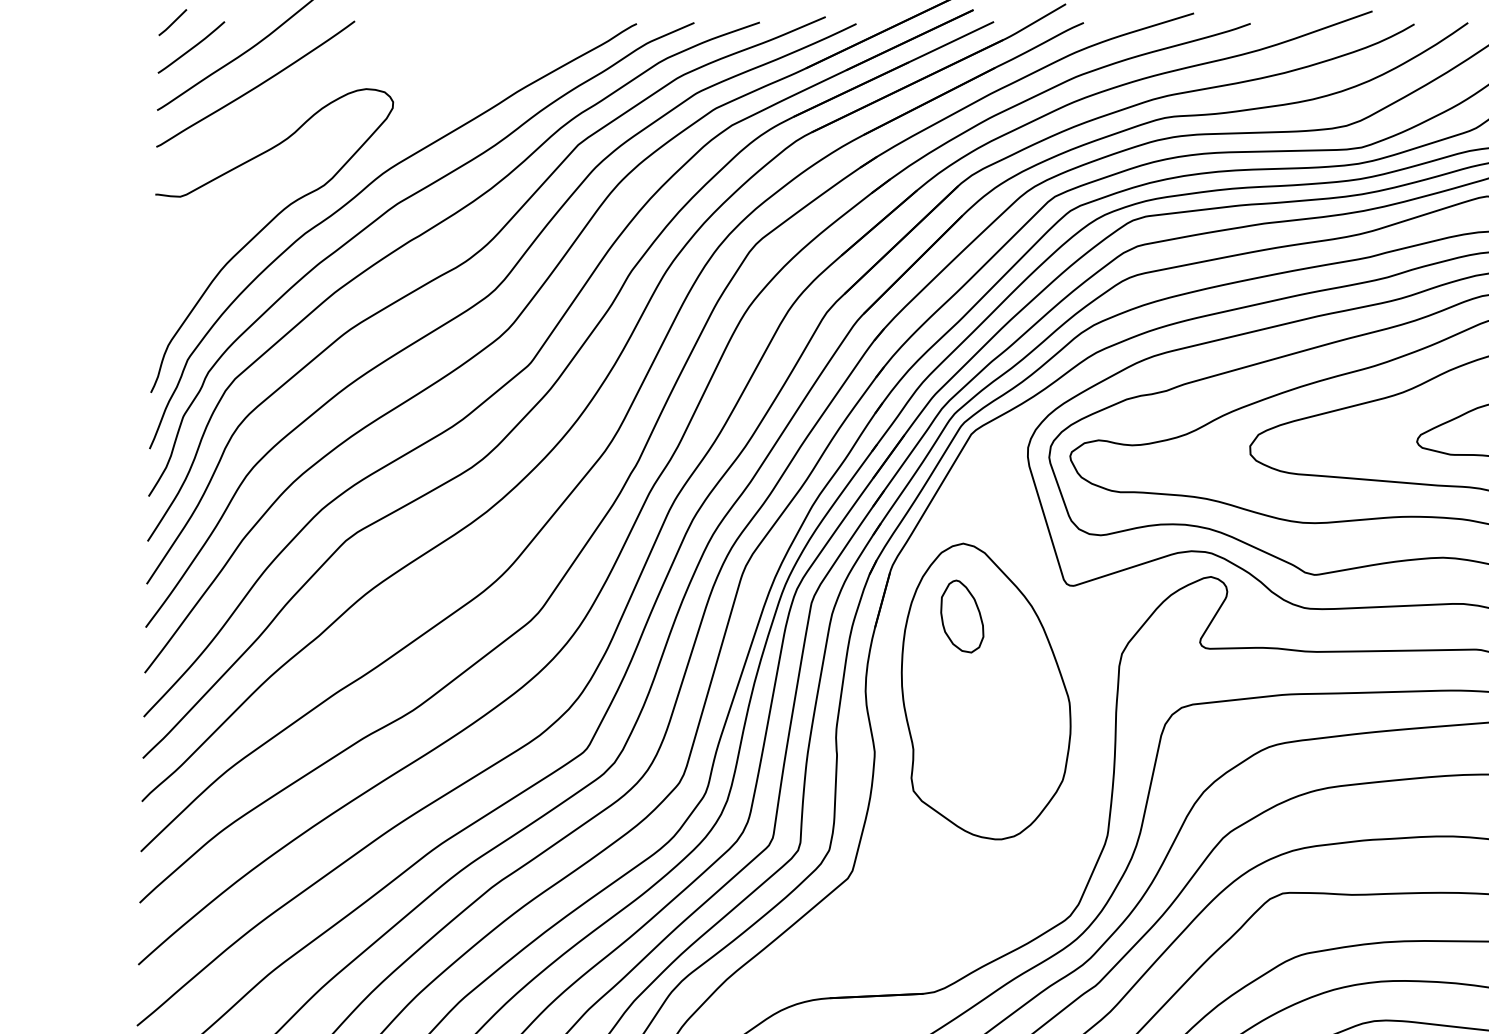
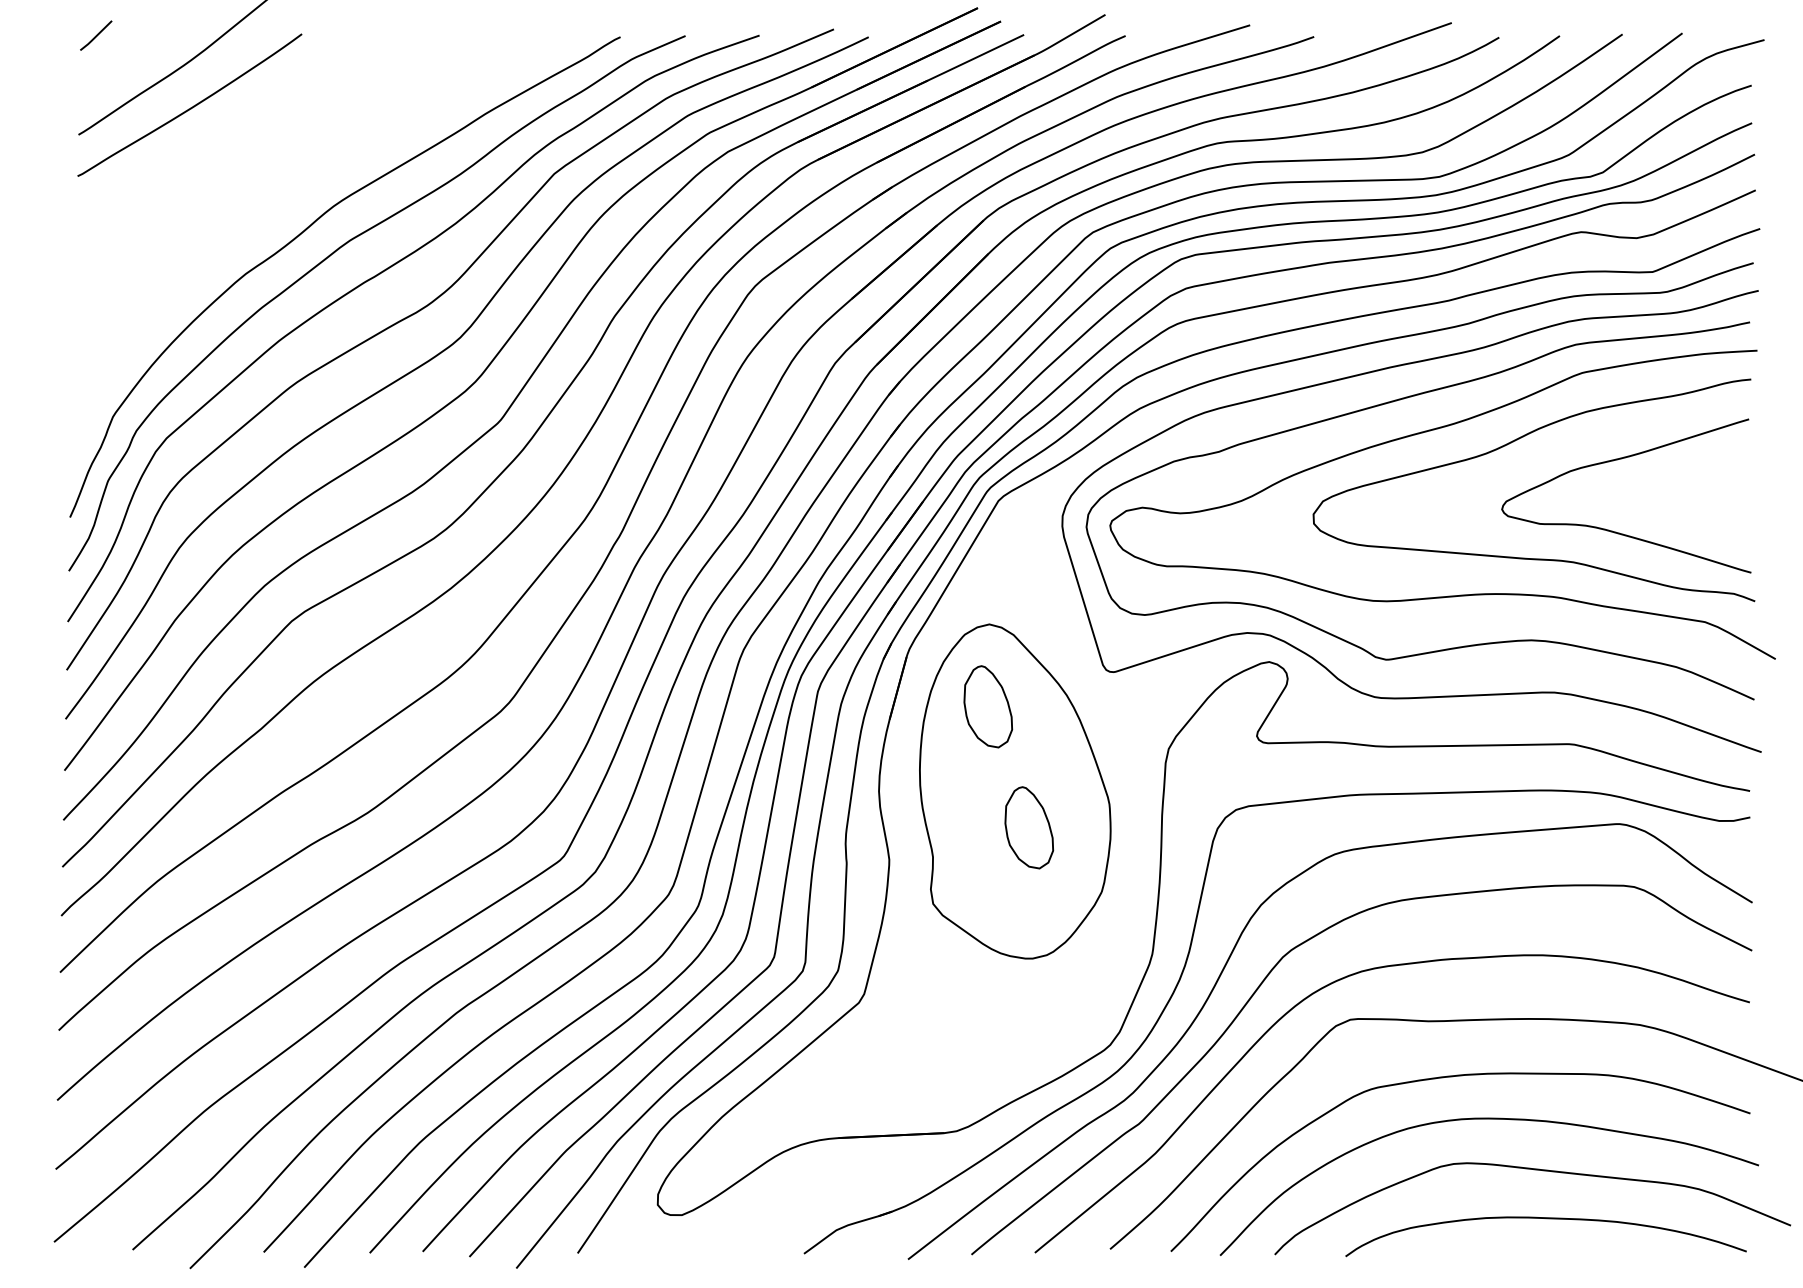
curve: (192, 47) -> (118, 63), removed
curve: (262, 230) -> (197, 270), removed
part: (998, 723) -> (1029, 827), added

